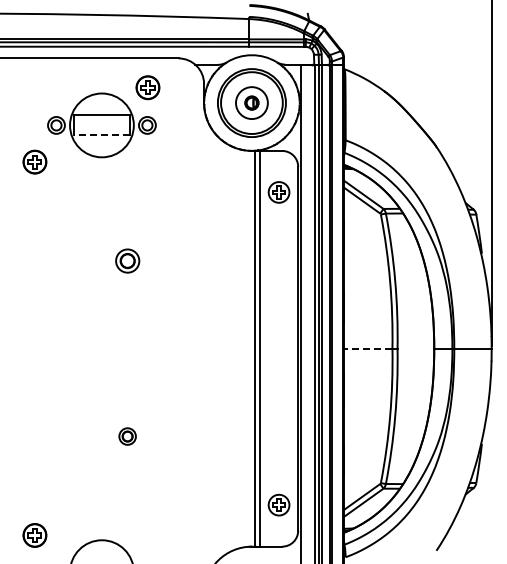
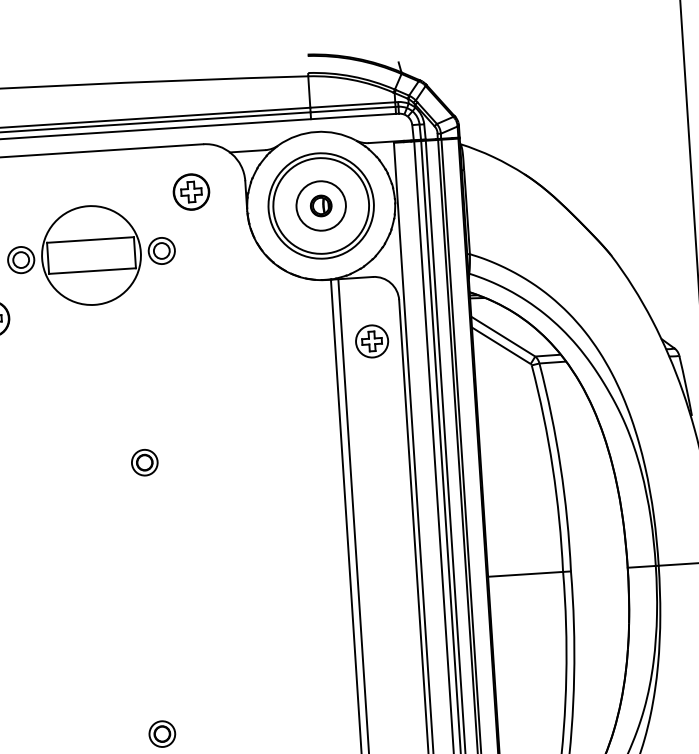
part: (147, 87) -> (190, 191), moved
line: (101, 135) -> (91, 271), dashed -> solid
part: (127, 260) -> (144, 461), size x0.71
line: (367, 348) -> (524, 573), dashed -> solid

